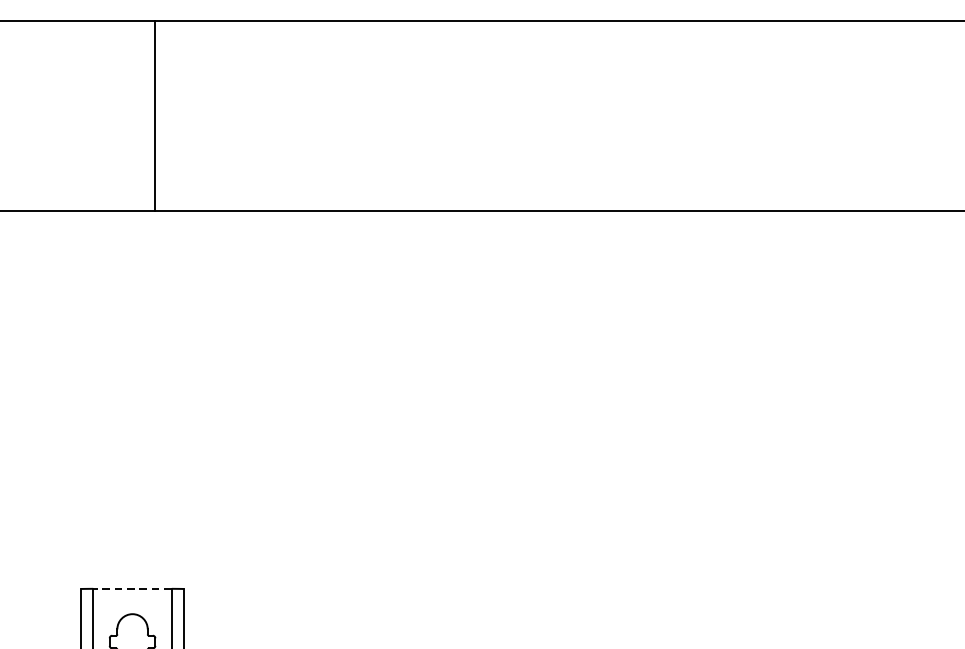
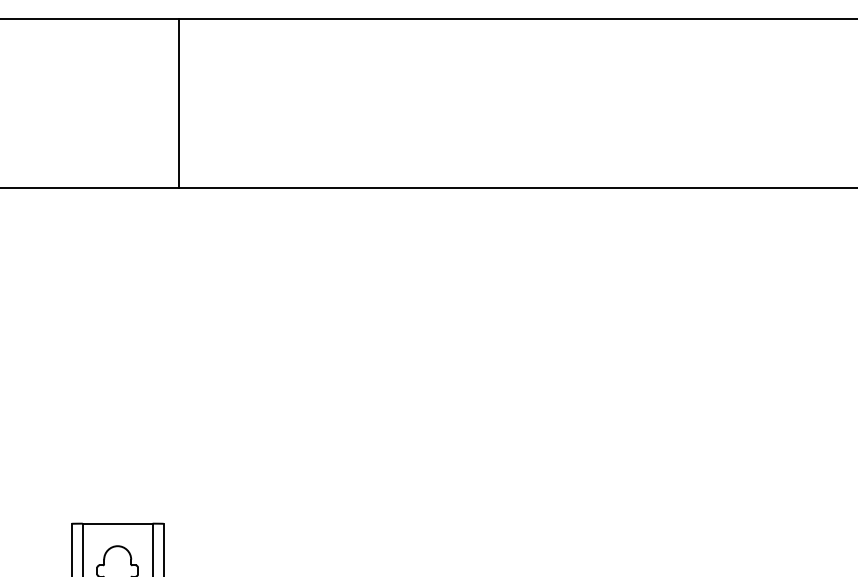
line: (154, 115) -> (178, 102), moved
line: (132, 588) -> (117, 523), dashed -> solid

